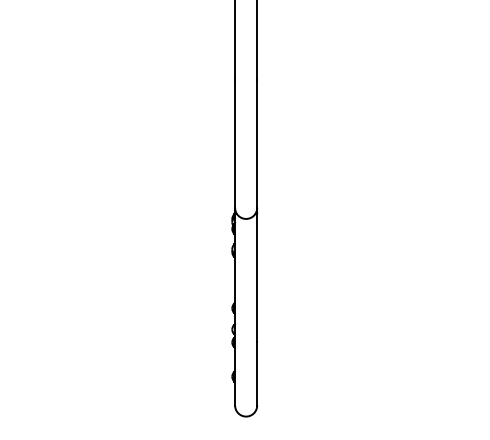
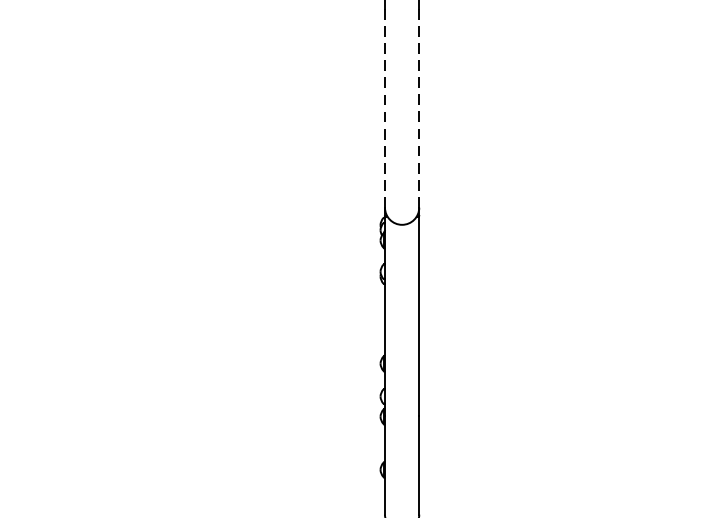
line: (235, 143) -> (385, 107), solid -> dashed
line: (257, 143) -> (419, 107), solid -> dashed

